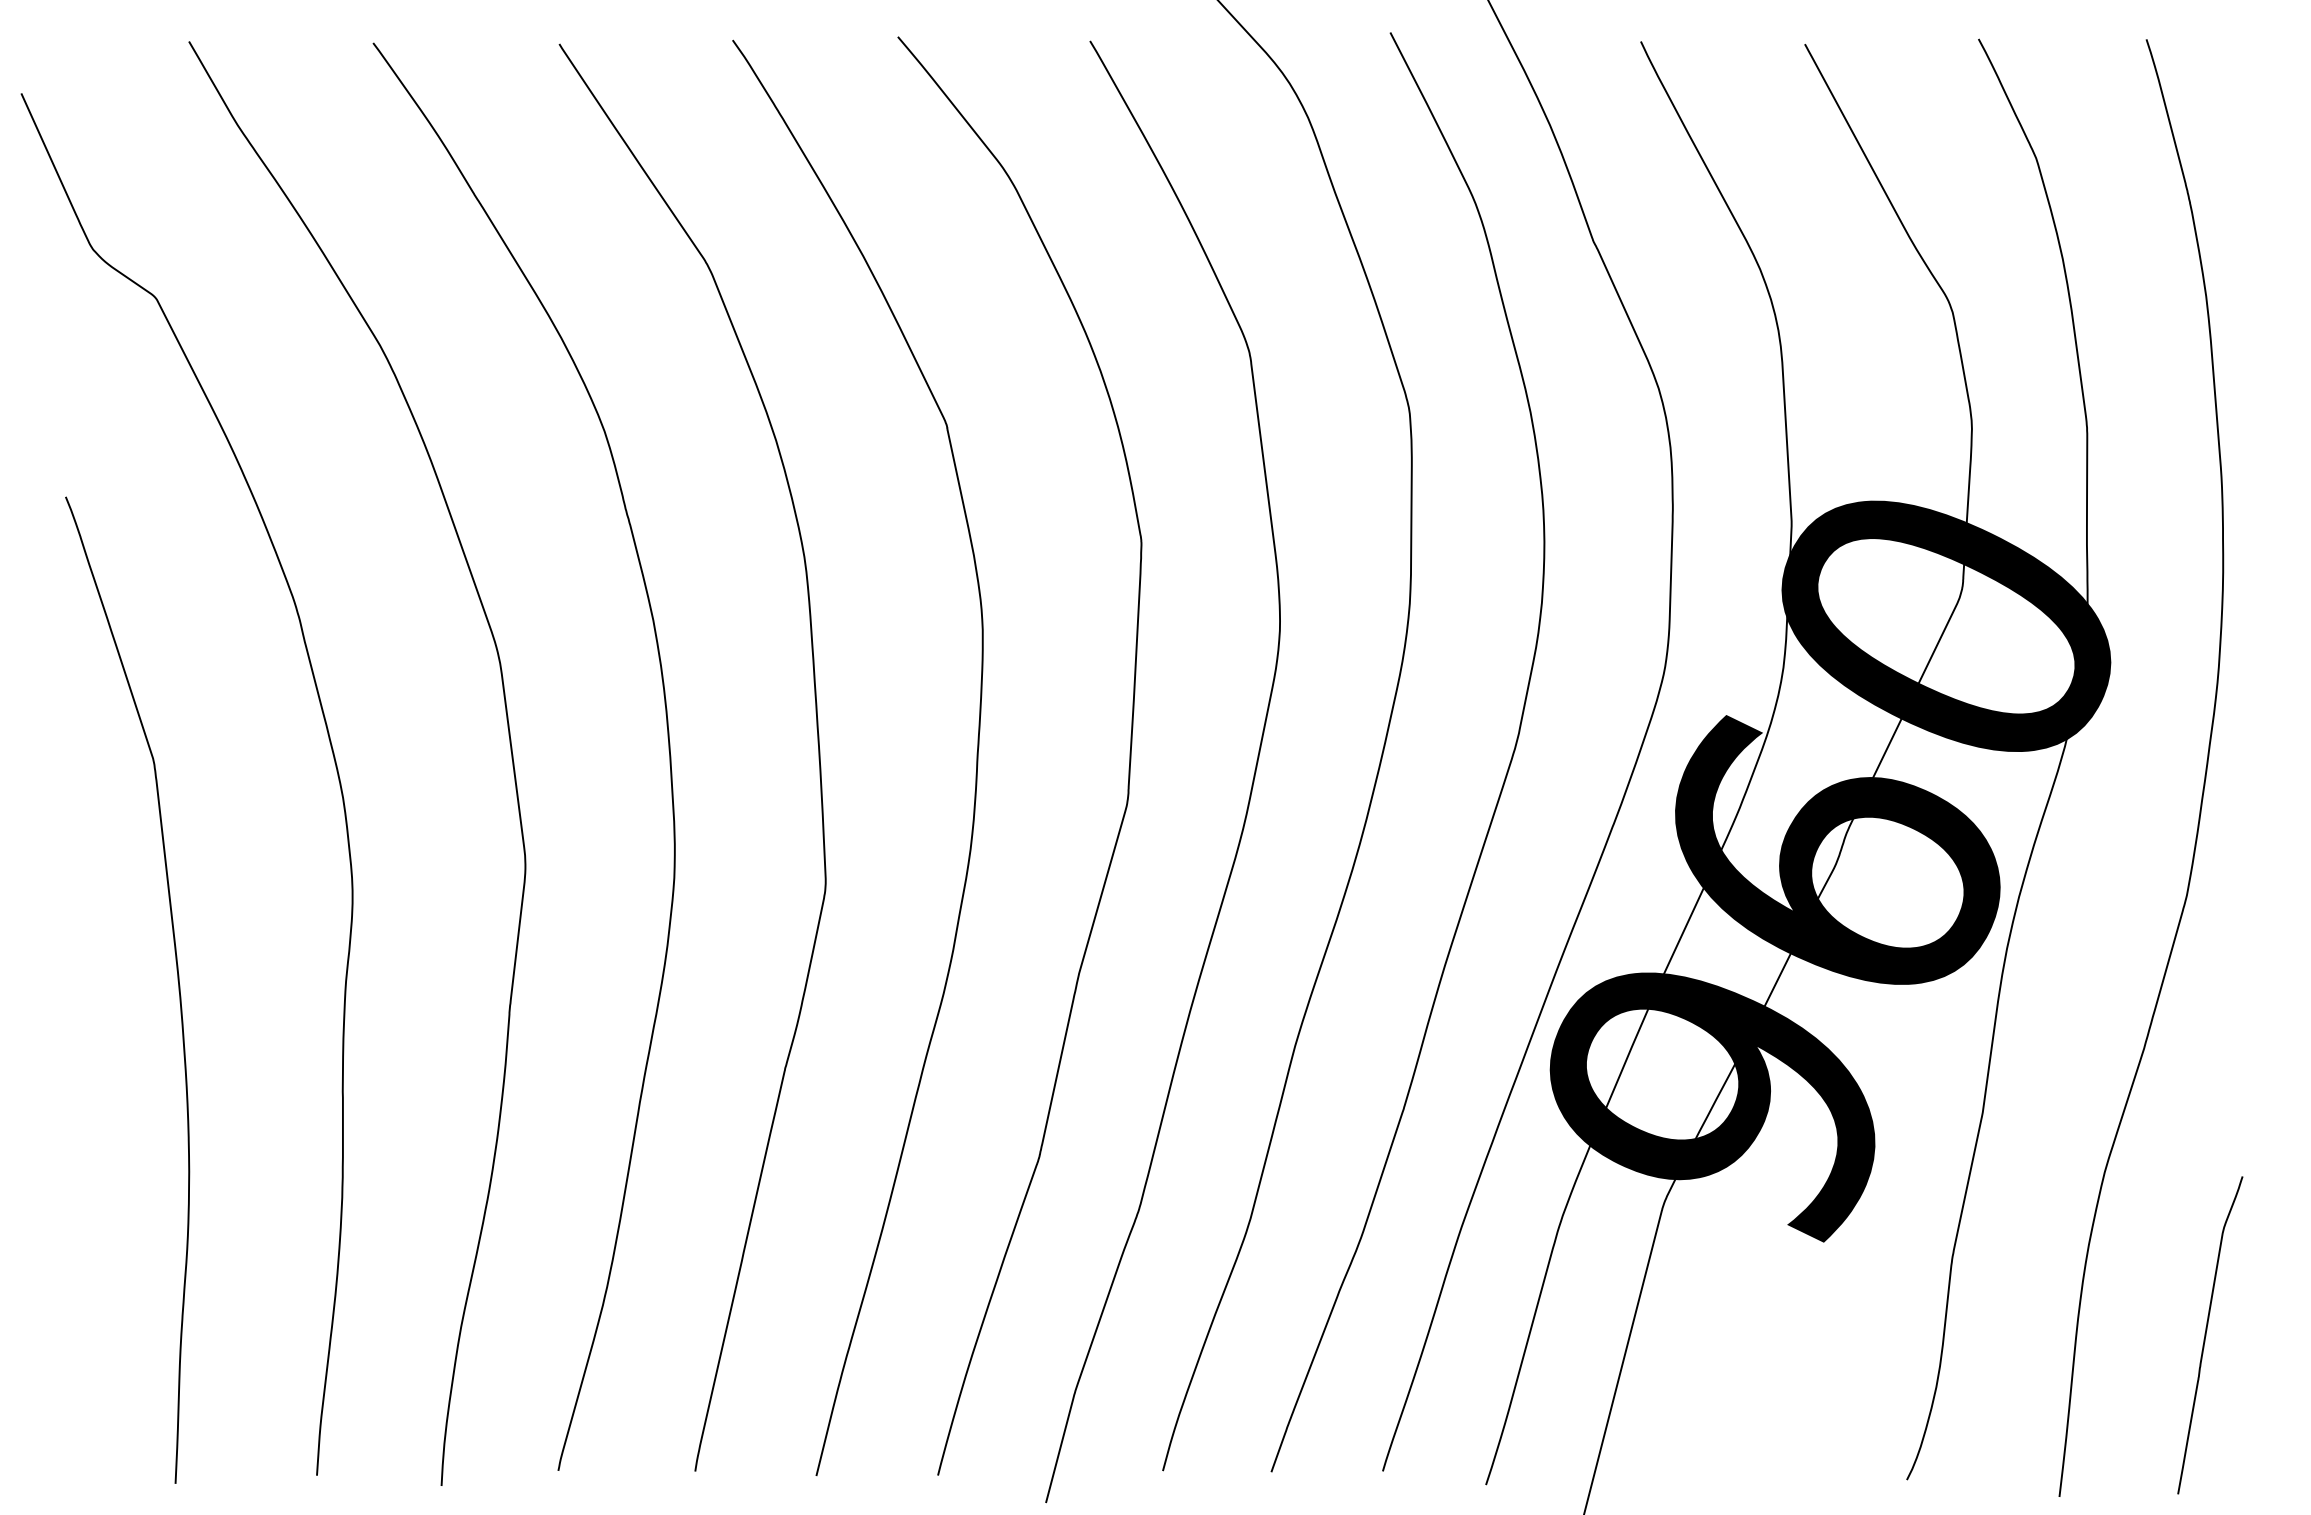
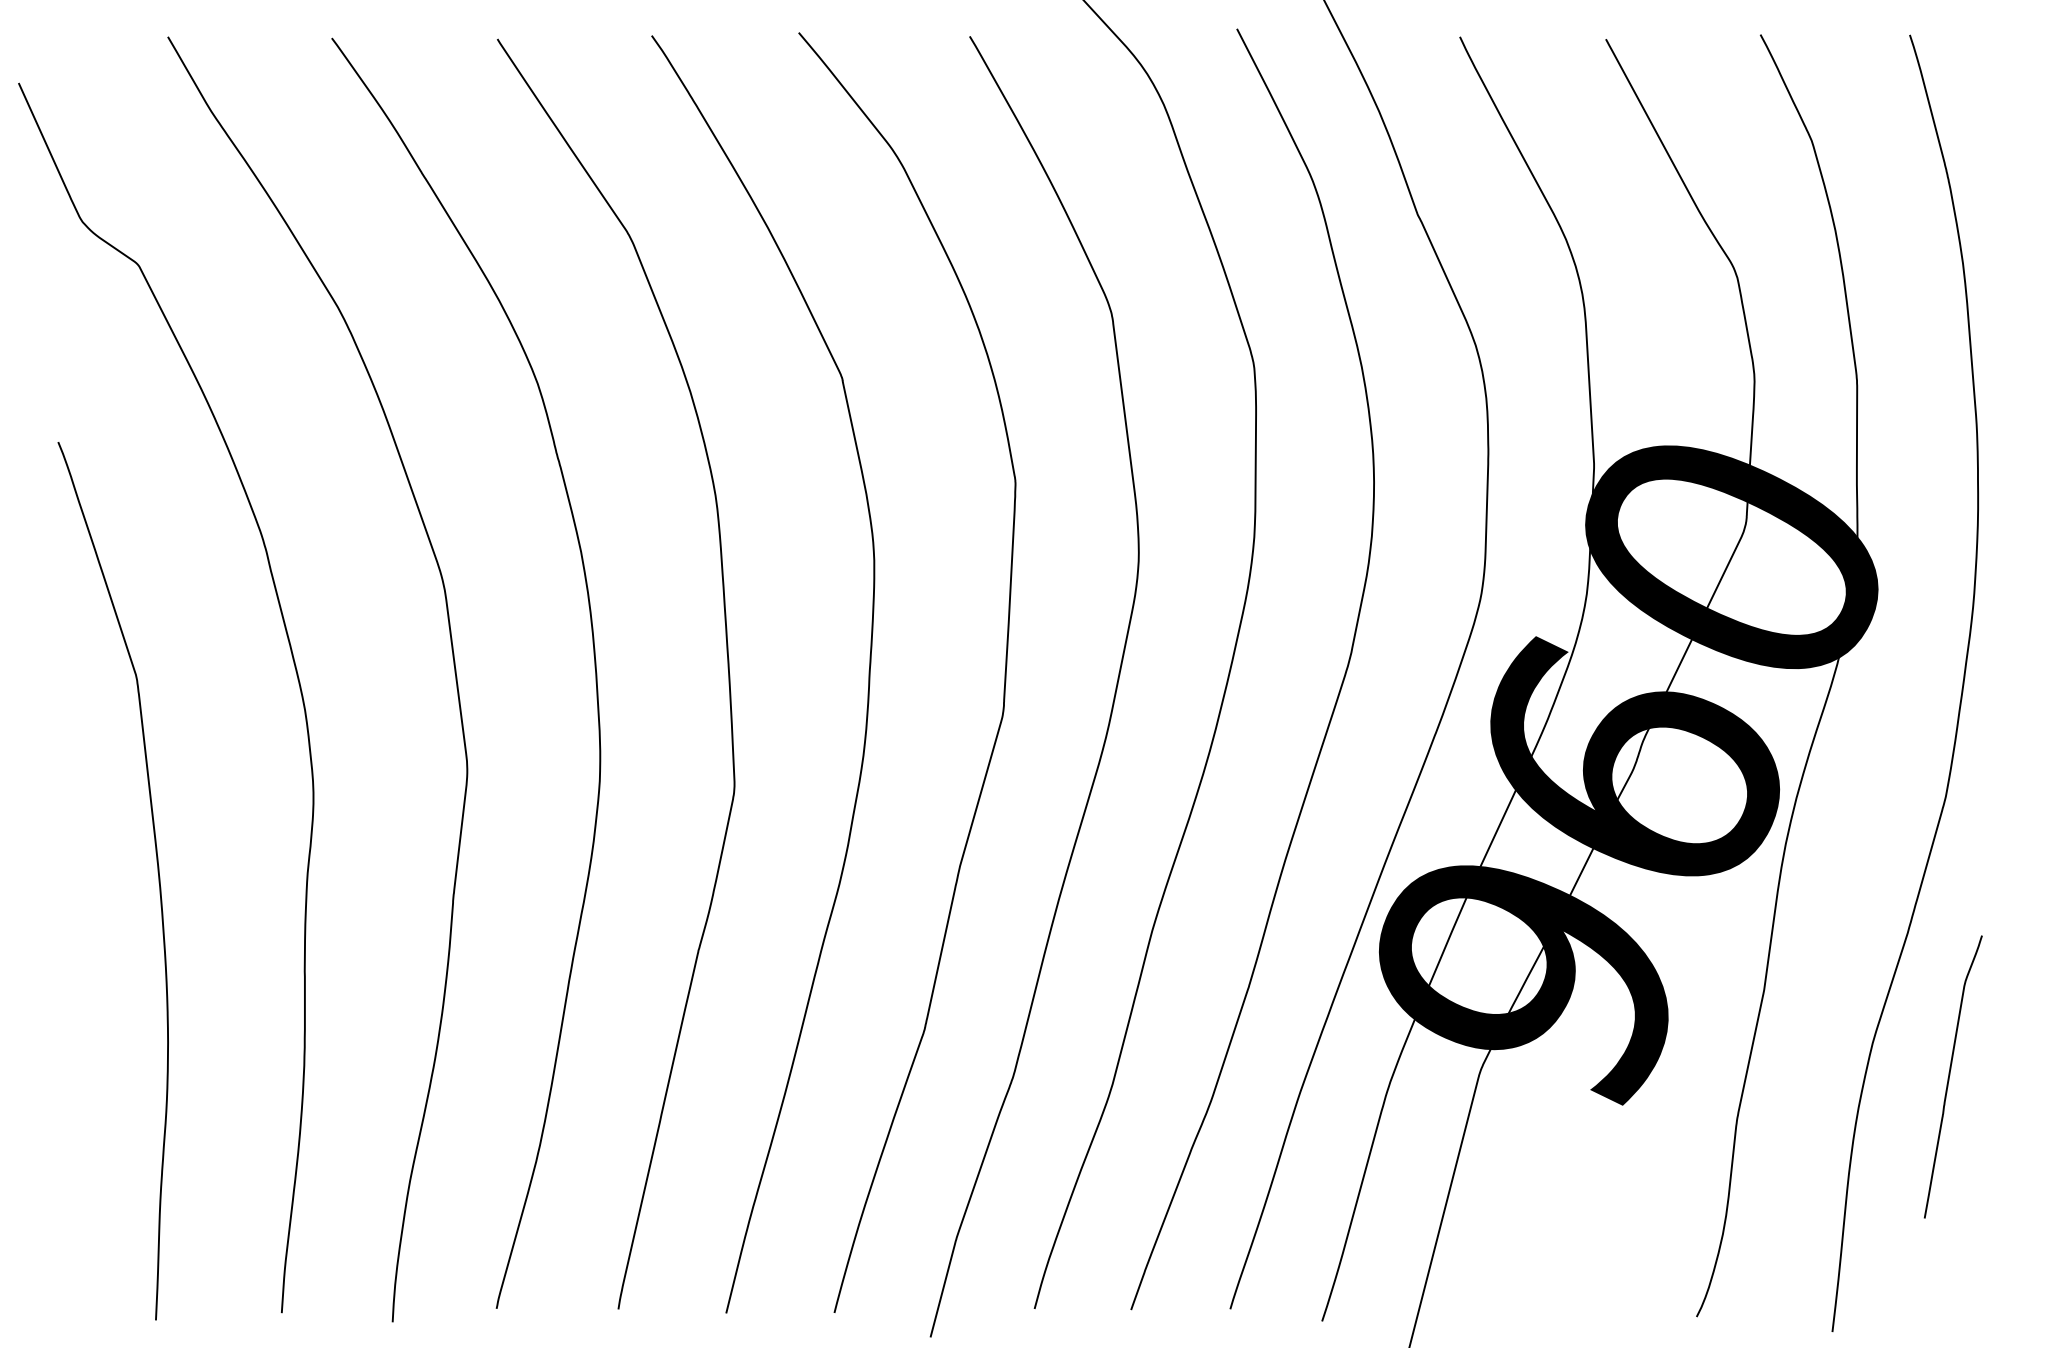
curve: (2206, 1335) -> (1949, 1077), moved

